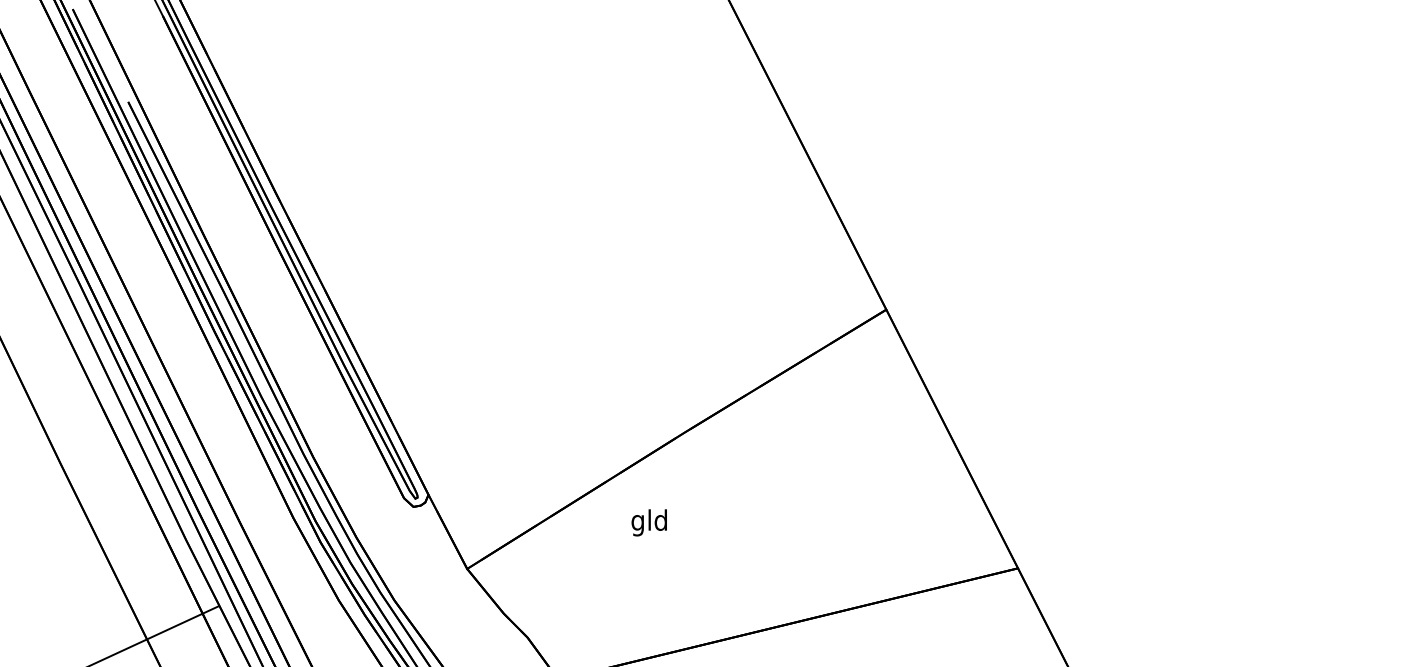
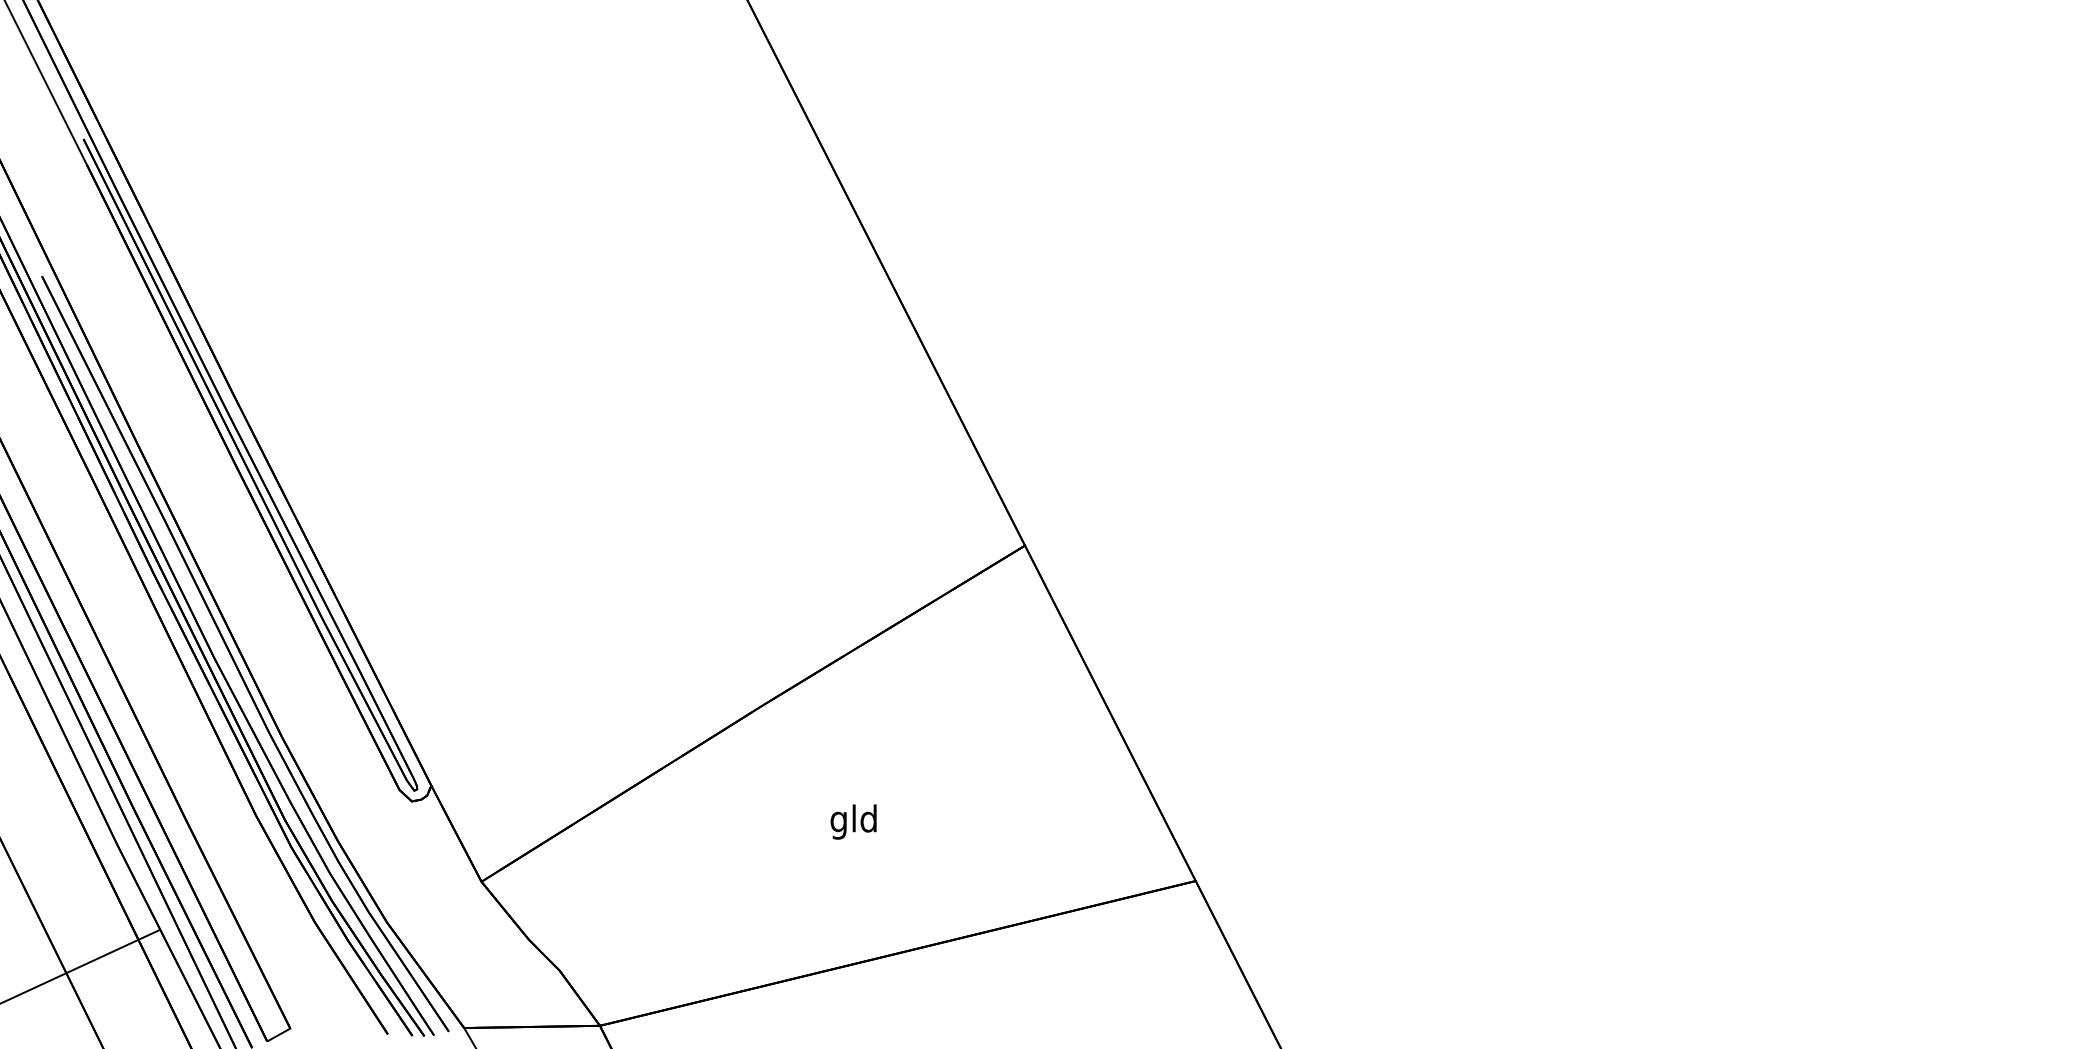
text: (649, 522) -> (853, 821), moved

